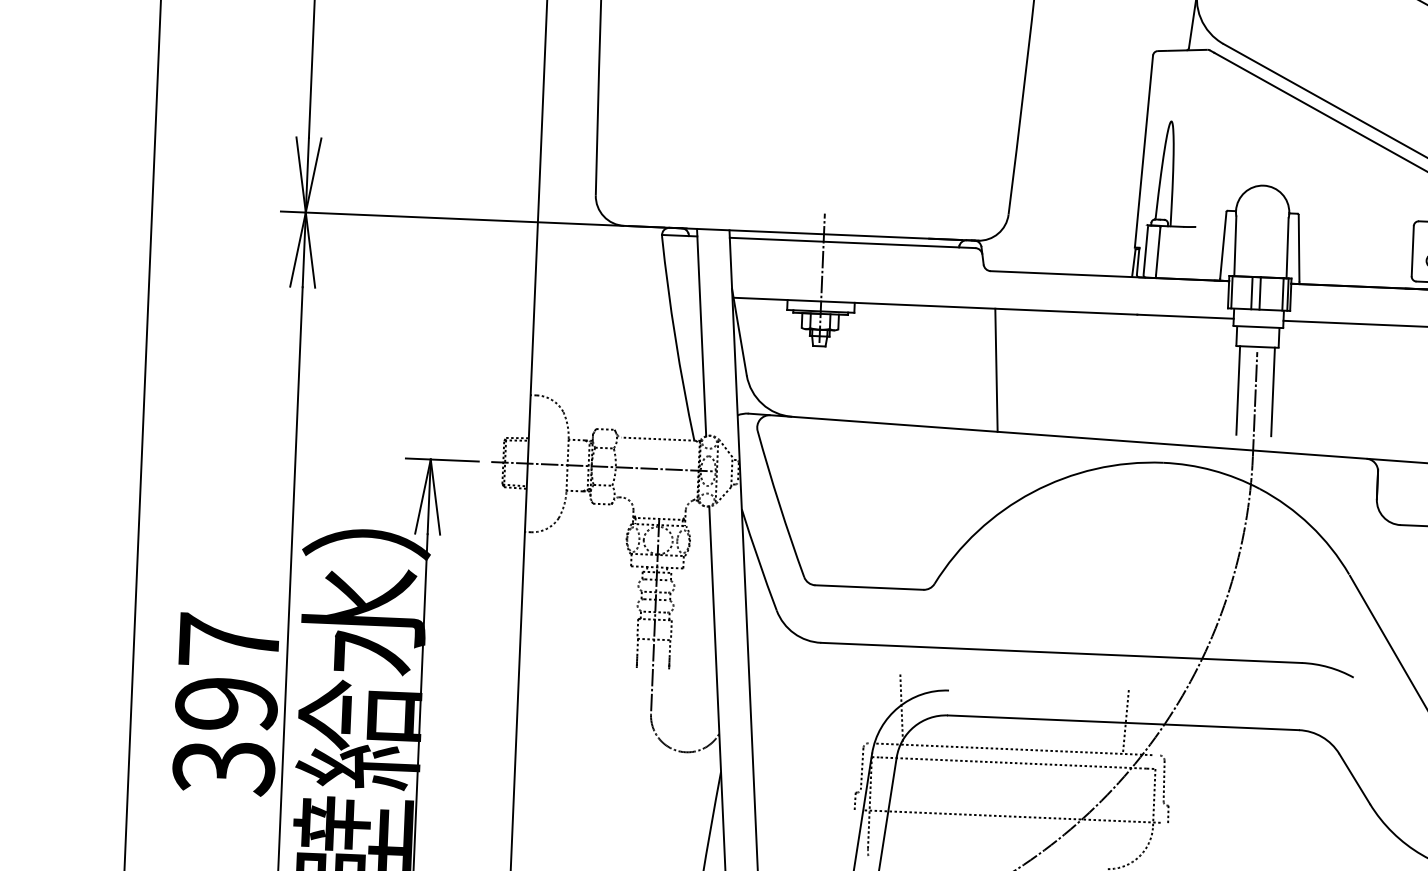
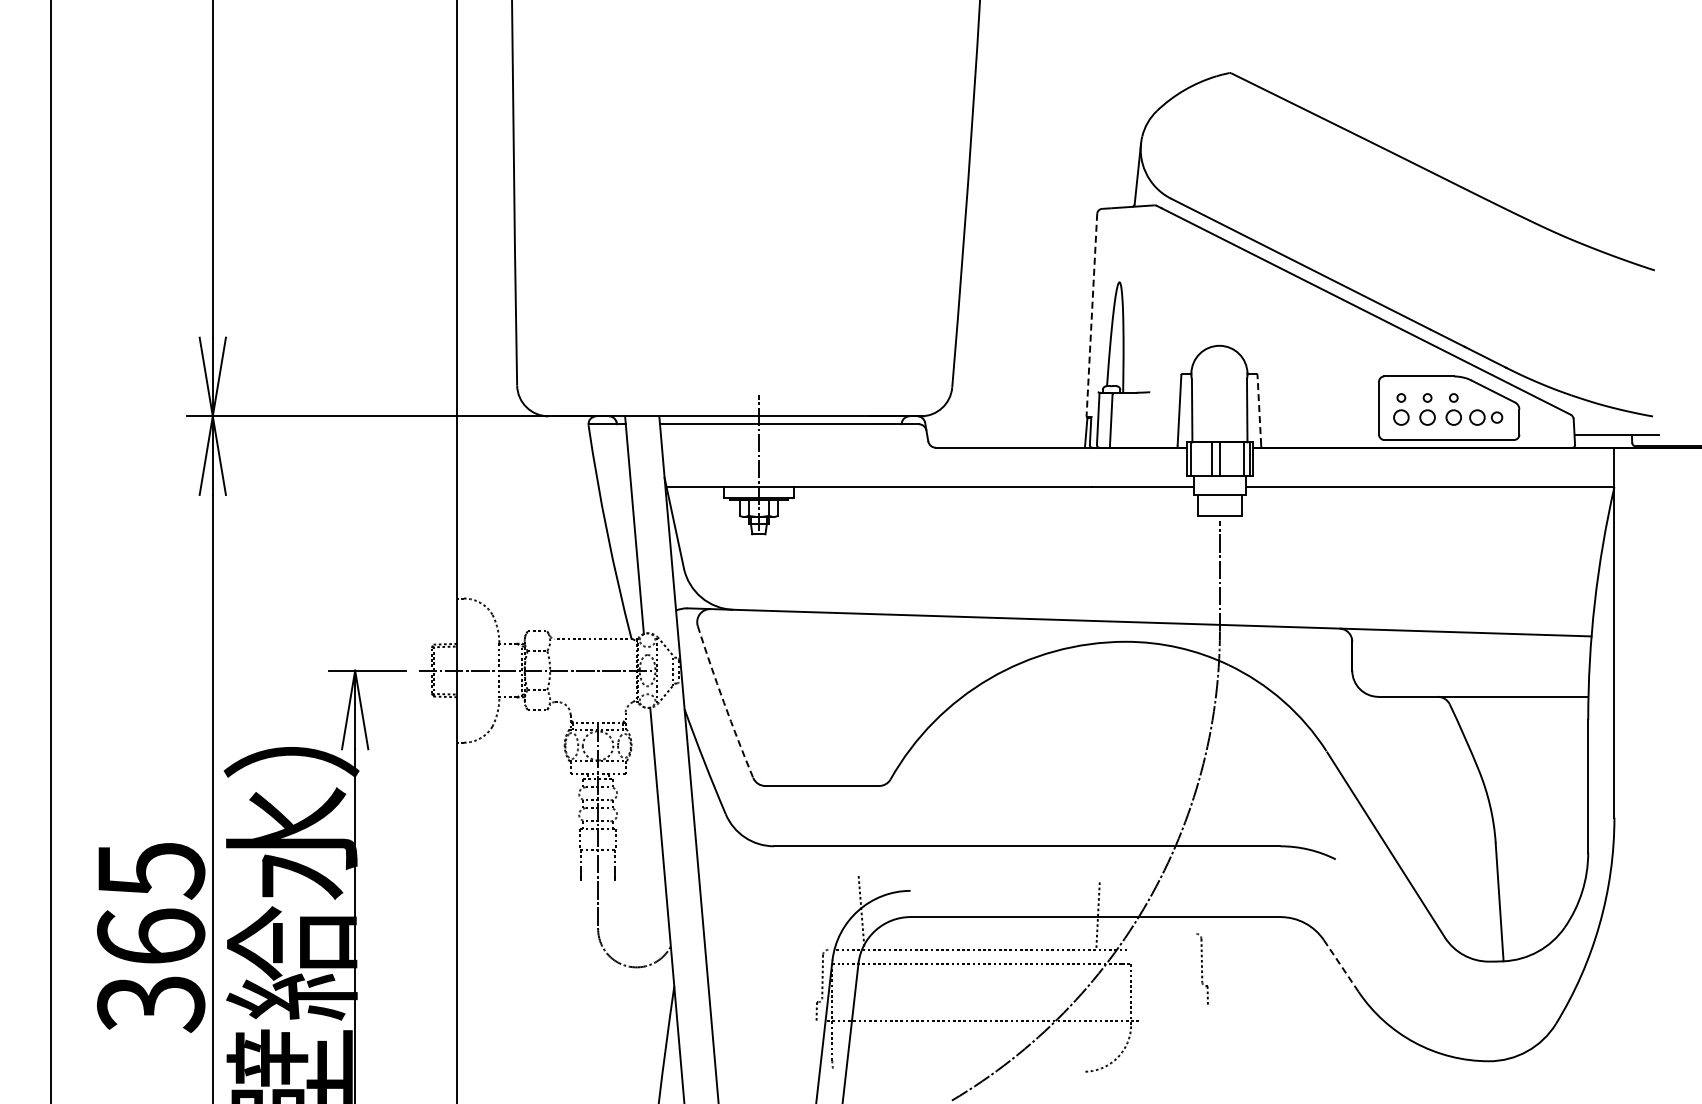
line: (1143, 151) -> (1091, 315), solid -> dashed
line: (1299, 247) -> (1259, 409), solid -> dashed
line: (996, 369) -> (946, 551), removed
line: (1238, 390) -> (1201, 562), removed
line: (1273, 392) -> (1238, 562), removed
arc: (779, 504) -> (724, 702), solid -> dashed
text: (228, 672) -> (151, 903), 397 -> 365
line: (1354, 778) -> (1341, 965), solid -> dashed
part: (1164, 788) -> (1202, 968), moved

